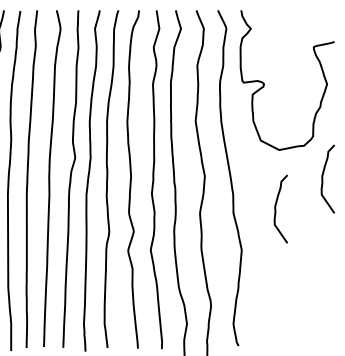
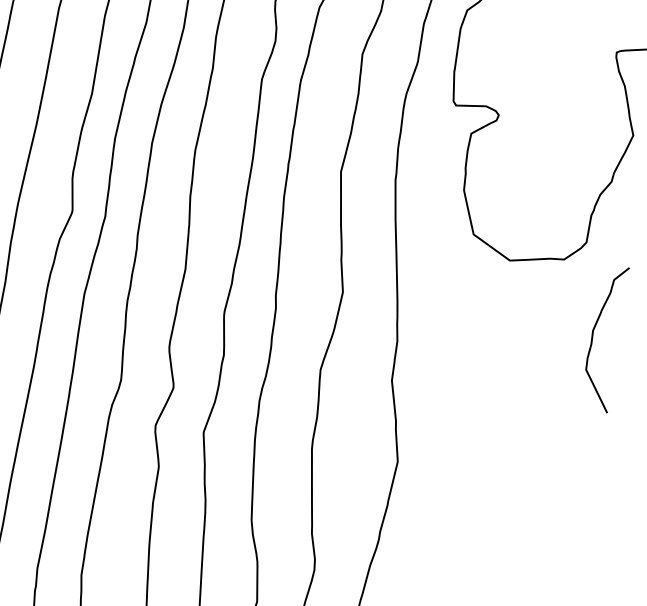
curve: (276, 208) -> (485, 384), removed

